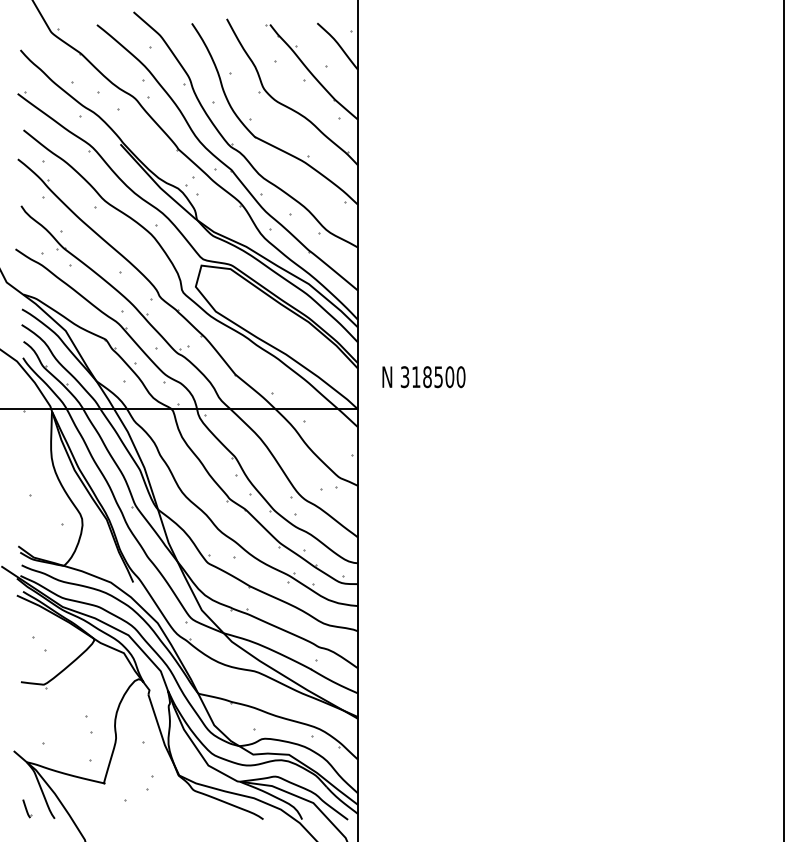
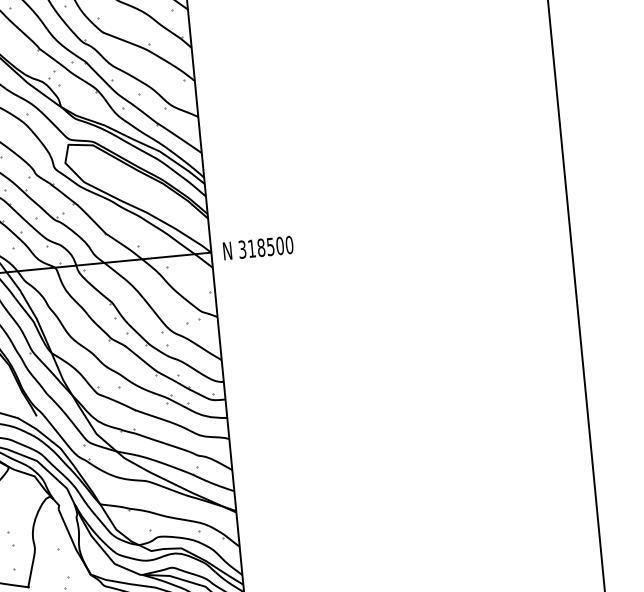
text: (423, 377) -> (258, 248), moved

